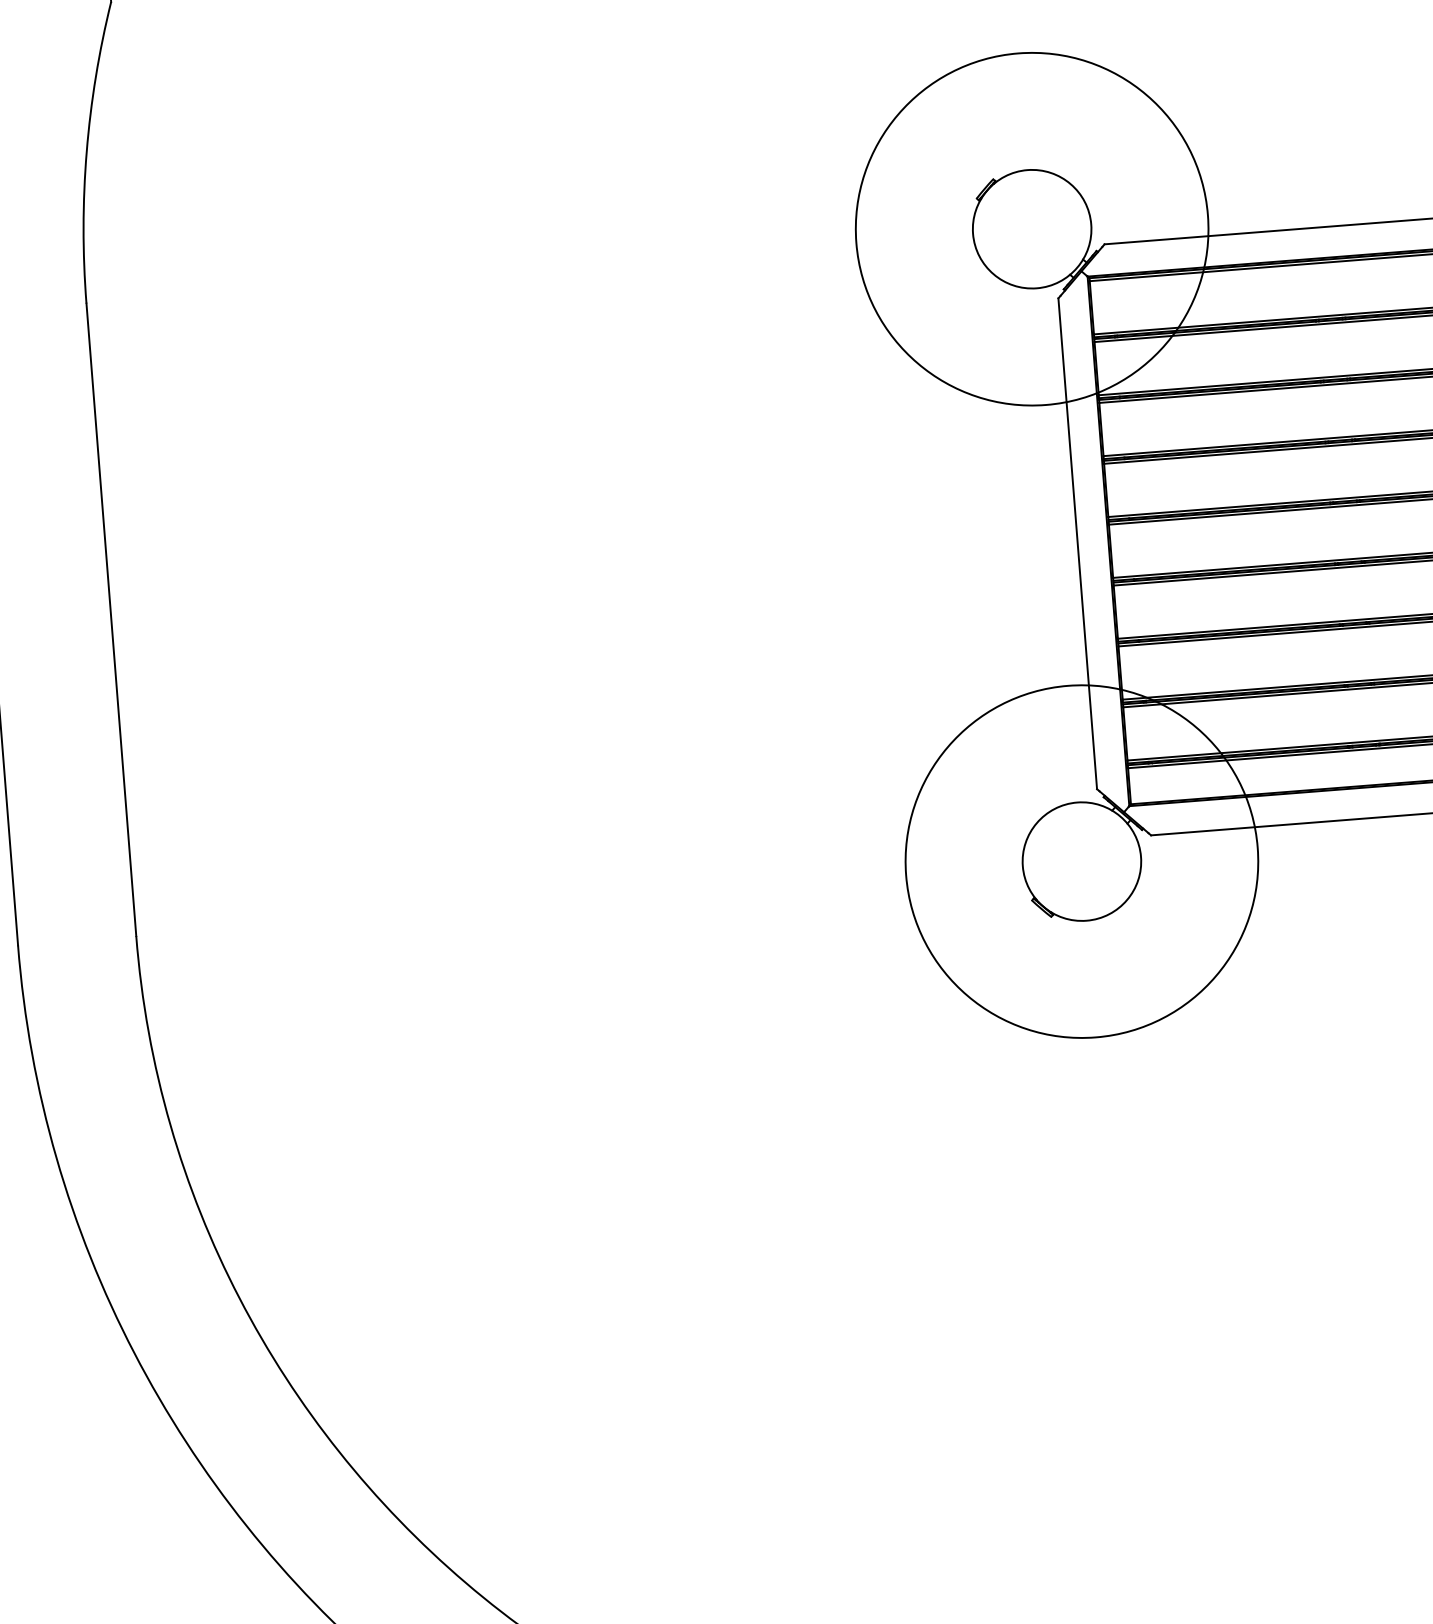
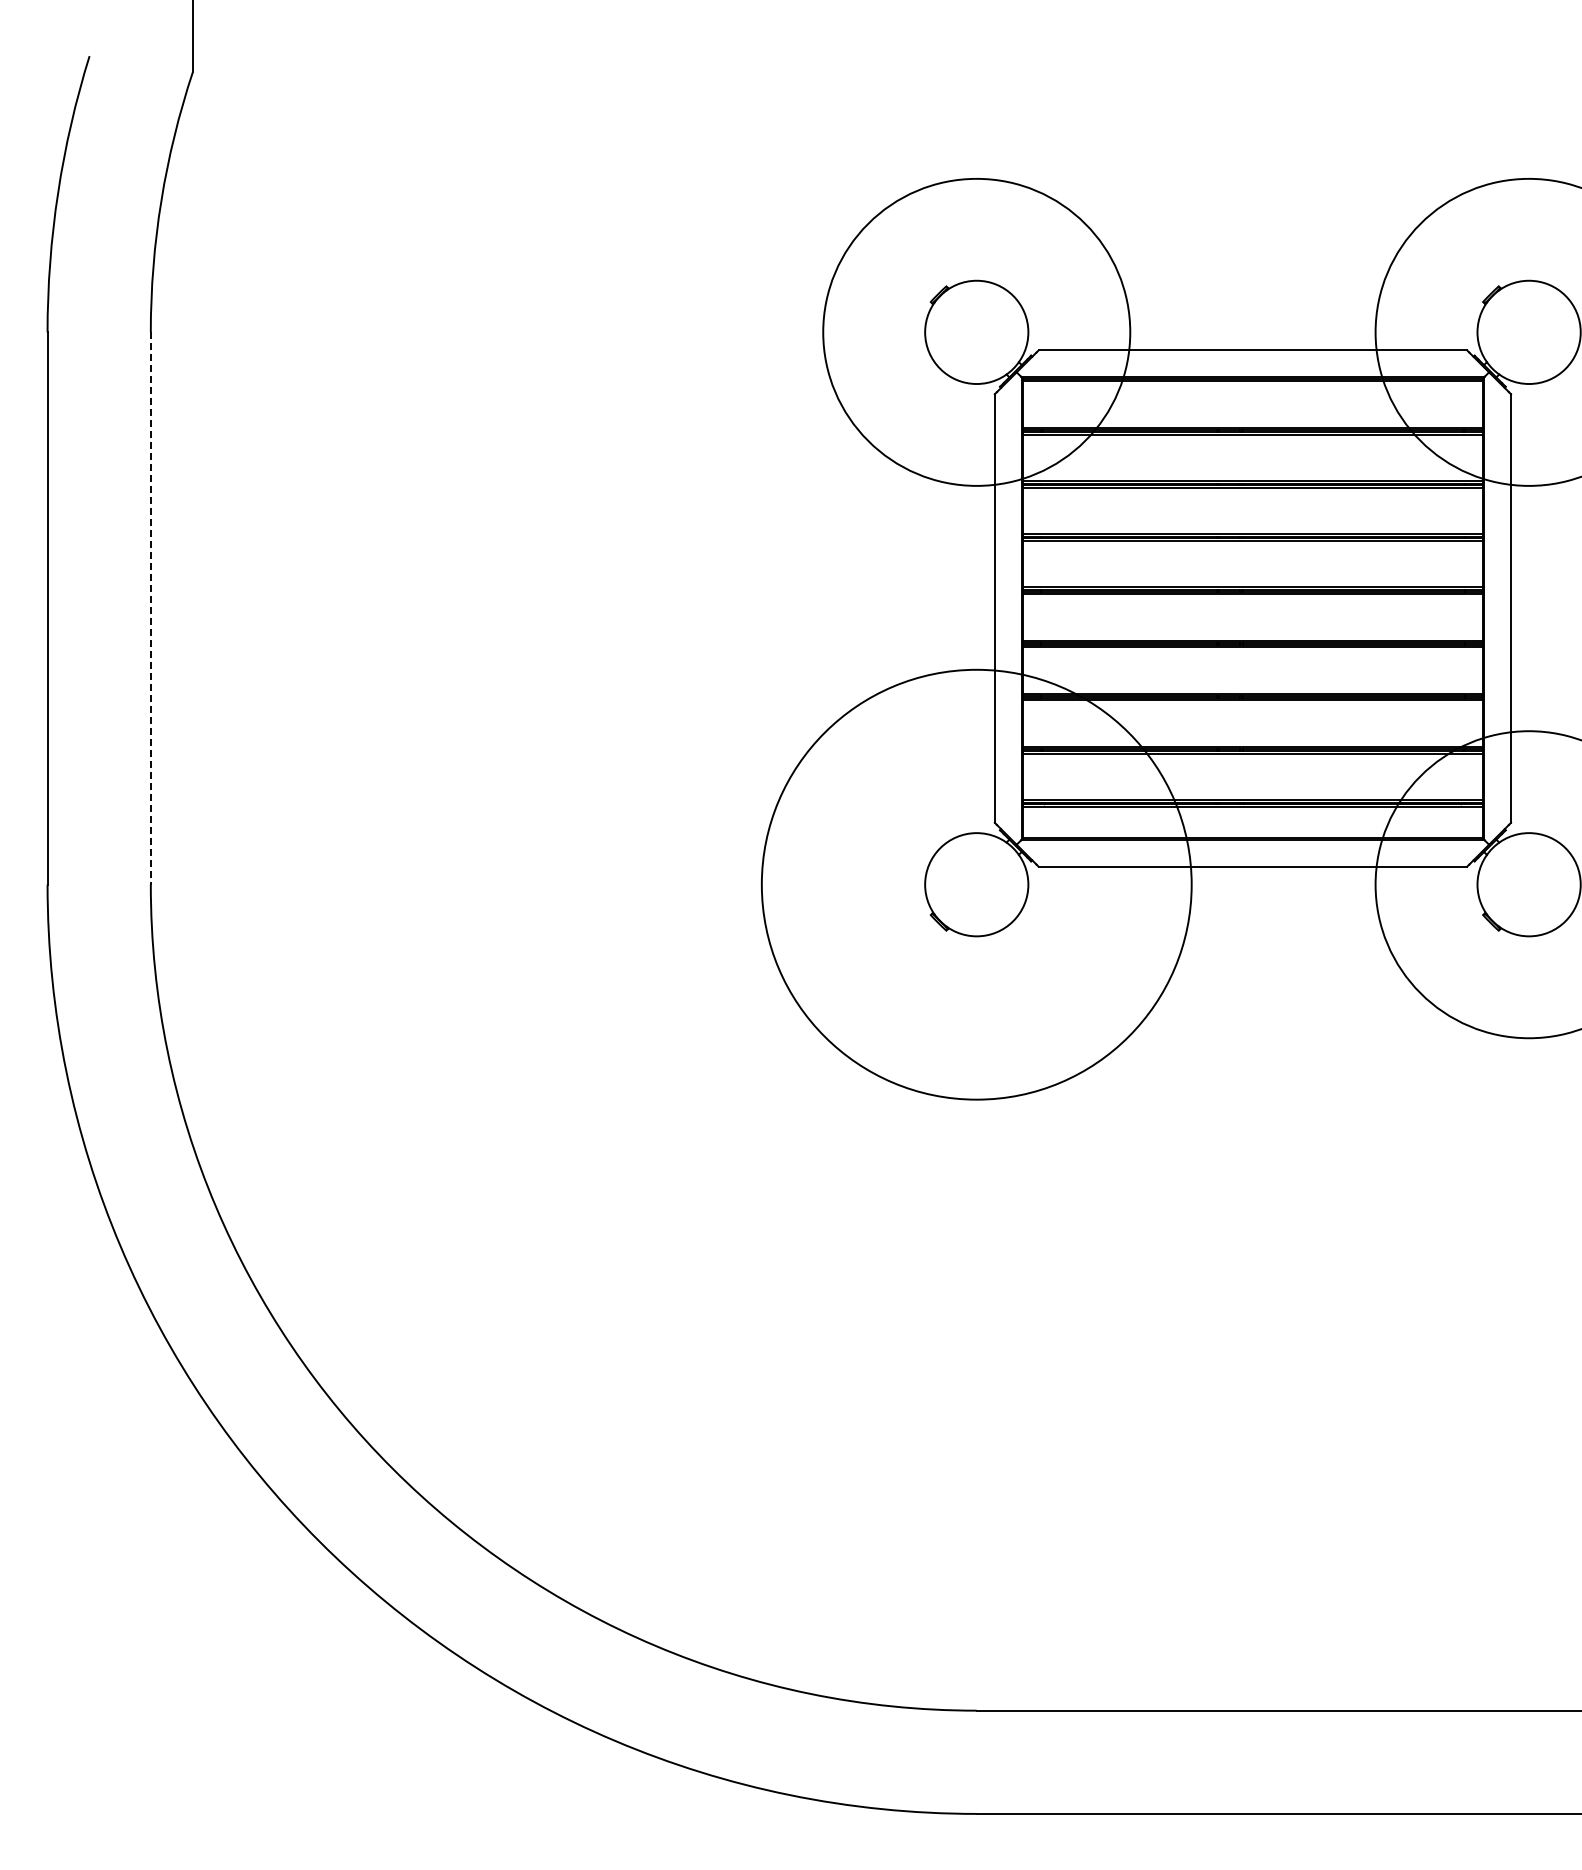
line: (111, 620) -> (150, 609), solid -> dashed
circle: (1081, 861) -> (976, 884), size x1.4

